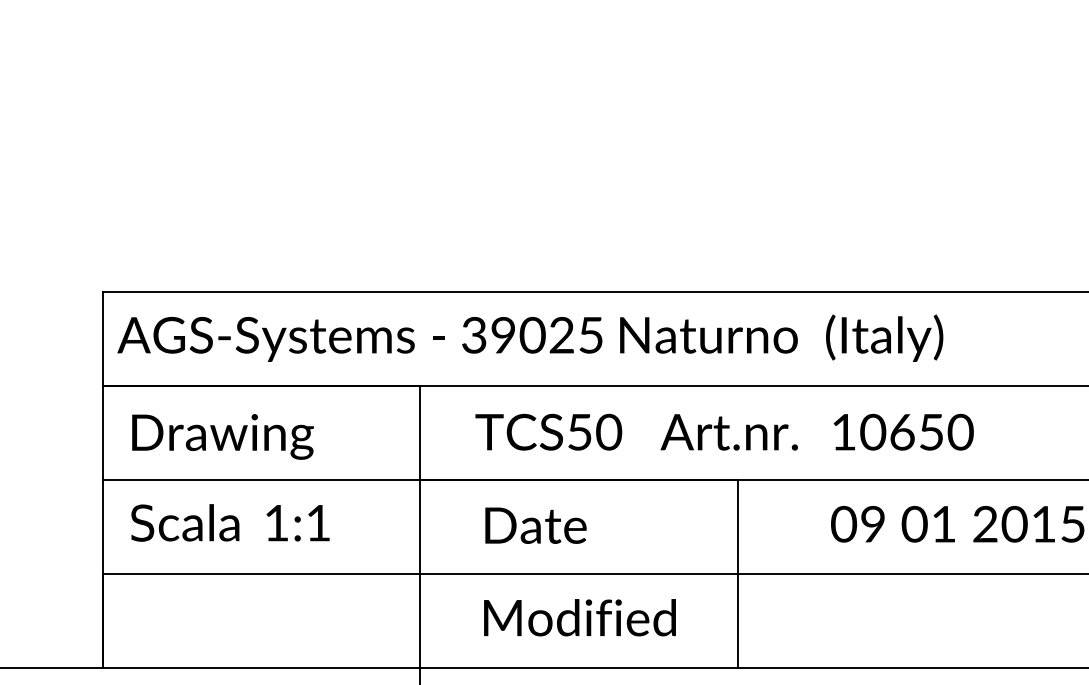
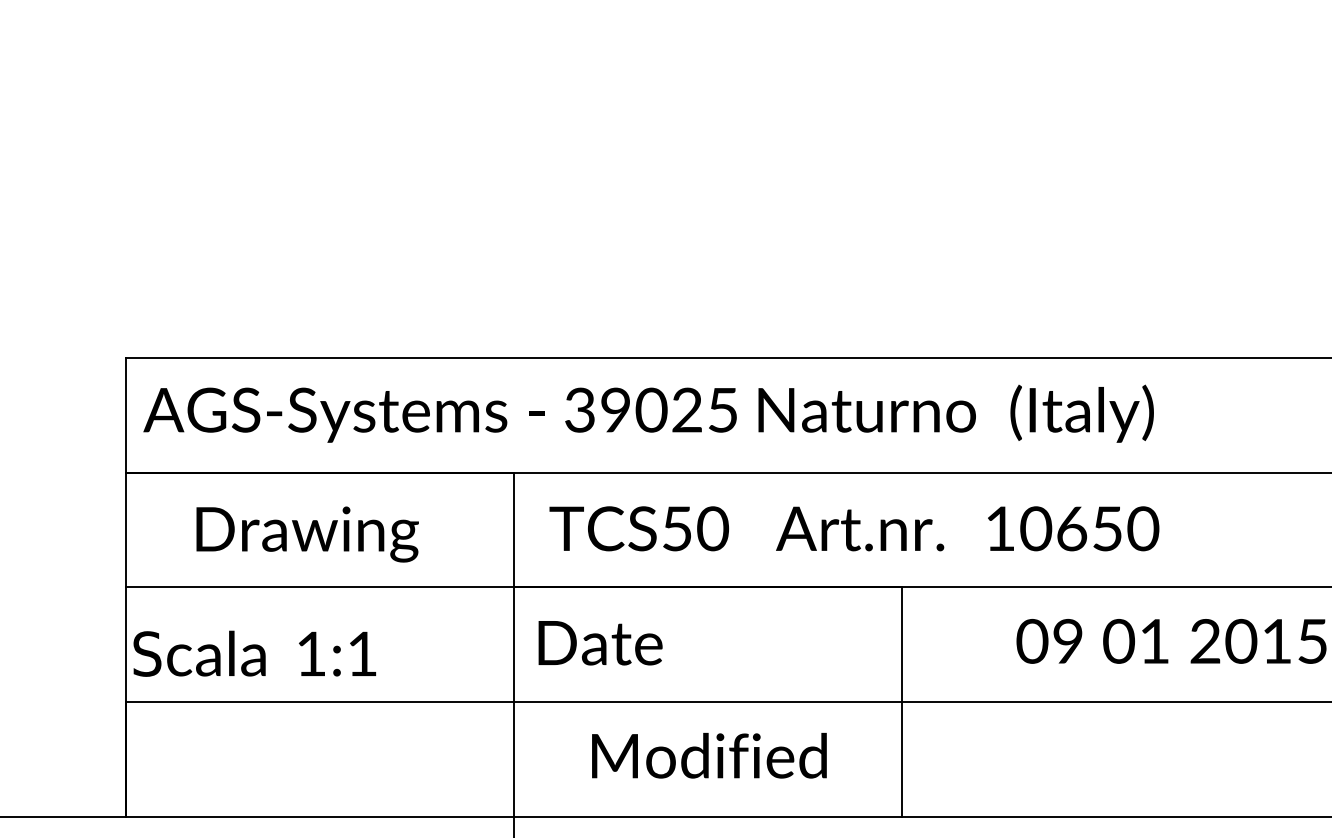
text: (724, 431) -> (854, 528), moved
text: (222, 436) -> (307, 534), moved
text: (230, 522) -> (254, 653), moved
text: (535, 525) -> (600, 643), moved

